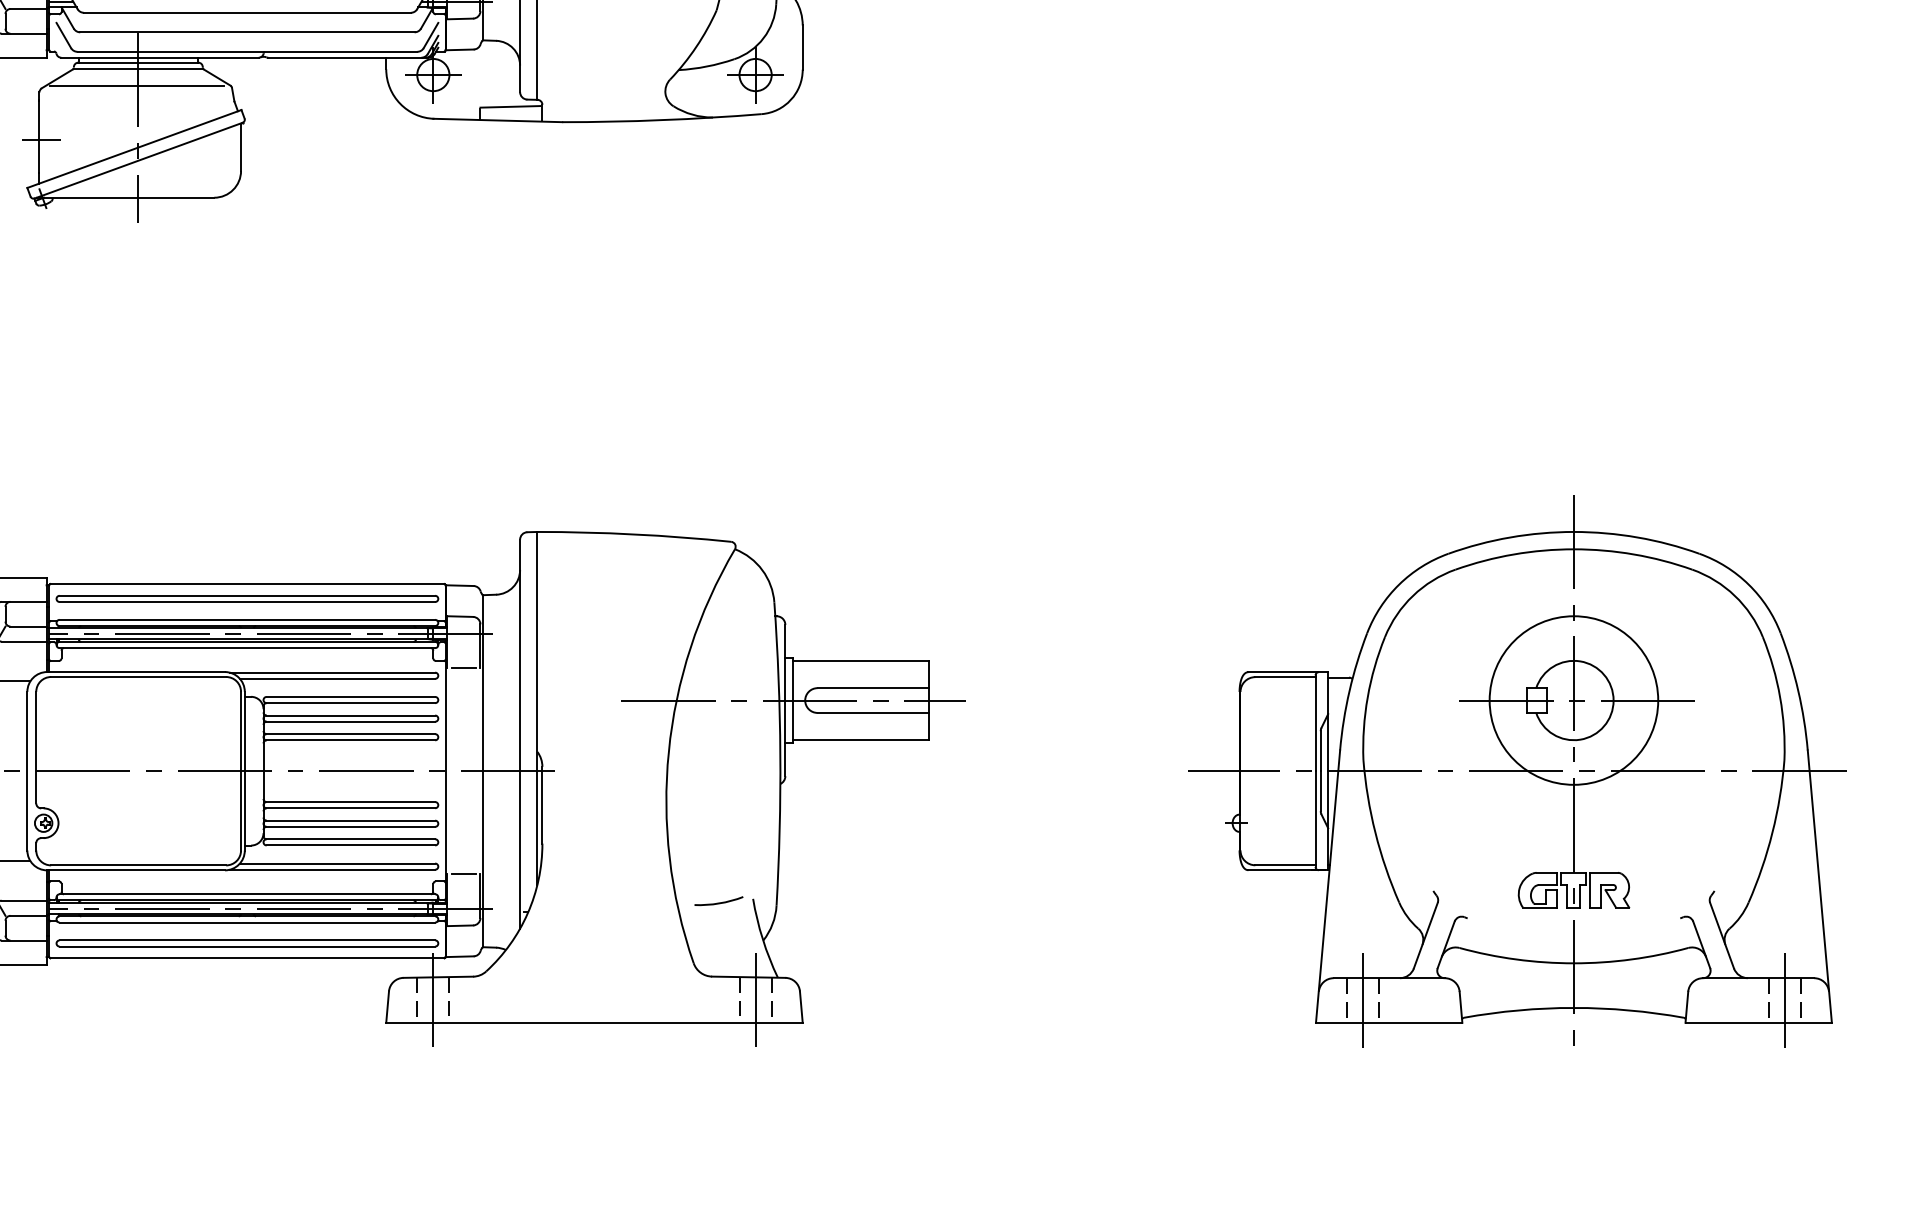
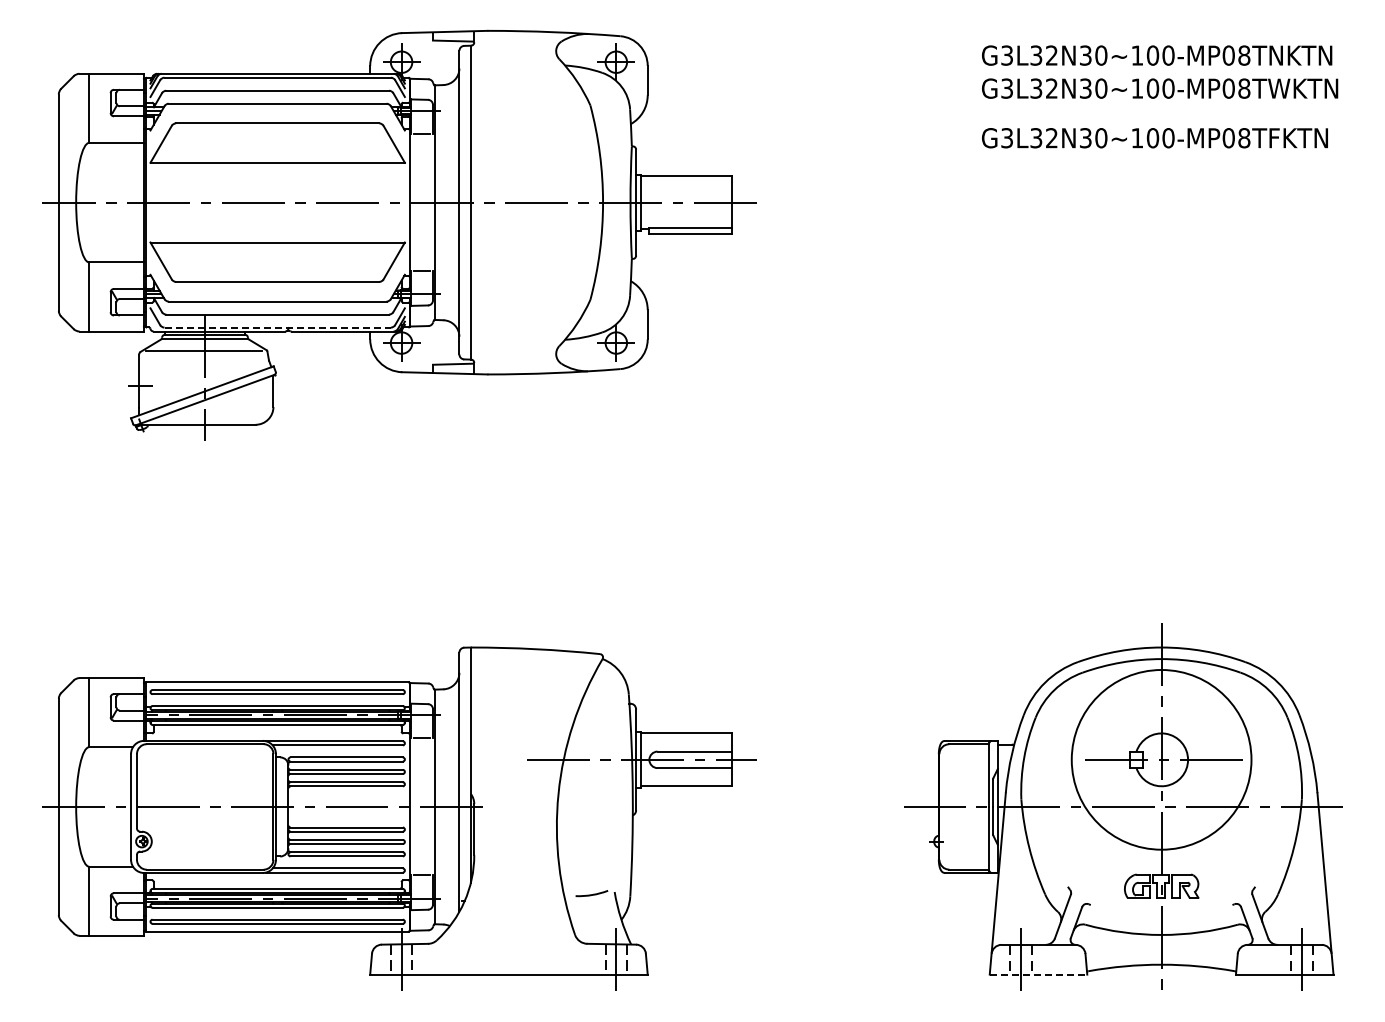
line: (248, 51) -> (278, 327), solid -> dashed
circle: (1573, 700) -> (1161, 759), size x1.6
line: (1389, 1022) -> (1038, 974), solid -> dashed

